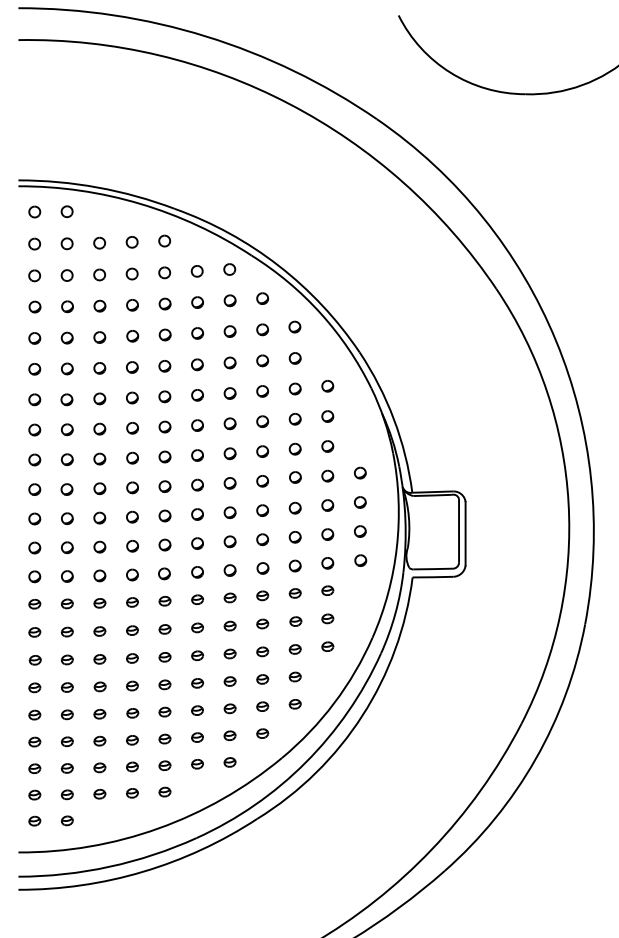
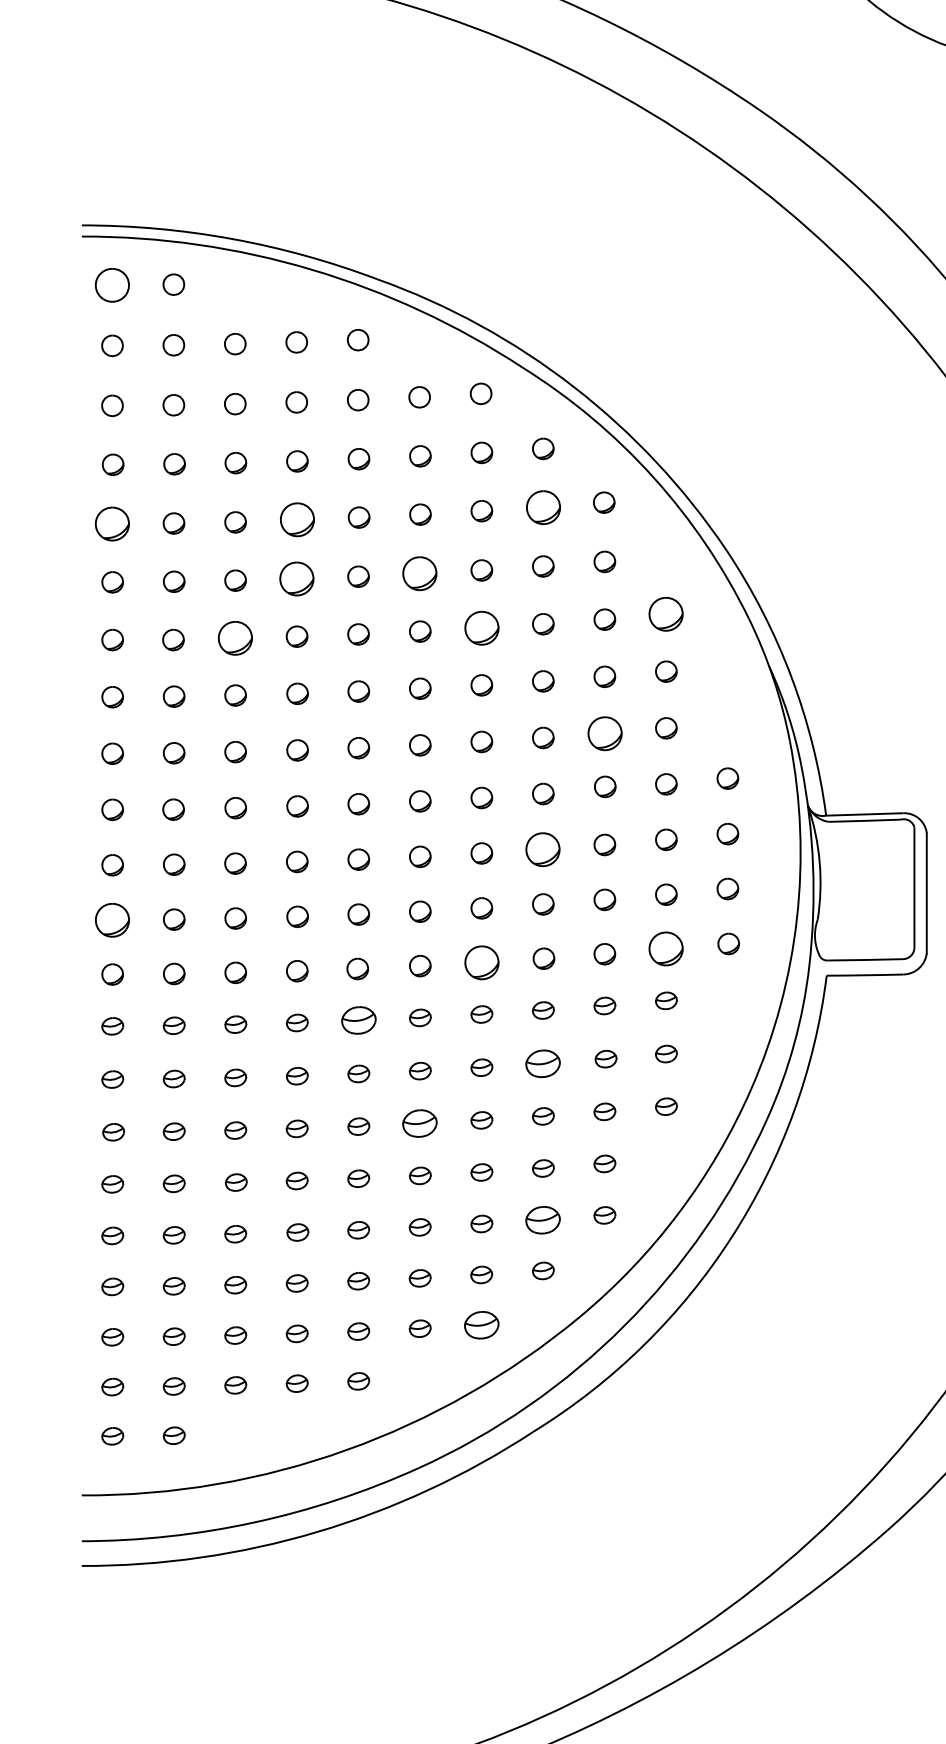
part: (34, 211) -> (112, 284), size x1.6
part: (262, 329) -> (543, 507), size x1.6
part: (132, 336) -> (297, 520), size x1.6
part: (34, 338) -> (112, 524), size x1.6
part: (197, 364) -> (420, 573), size x1.6
part: (132, 367) -> (297, 578), size x1.6
part: (327, 386) -> (665, 614), size x1.6
part: (229, 393) -> (480, 628), size x1.6
part: (99, 398) -> (234, 637), size x1.6
part: (294, 448) -> (603, 732), size x1.6
part: (262, 510) -> (543, 849), size x1.6
part: (34, 547) -> (112, 919), size x1.6
part: (327, 563) -> (665, 949), size x1.6
part: (229, 570) -> (480, 962), size x1.6
part: (164, 601) -> (357, 1021), size x1.6
part: (262, 623) -> (543, 1062), size x1.6
part: (197, 655) -> (420, 1123), size x1.6
part: (262, 706) -> (543, 1219), size x1.6
part: (229, 762) -> (480, 1325), size x1.6

